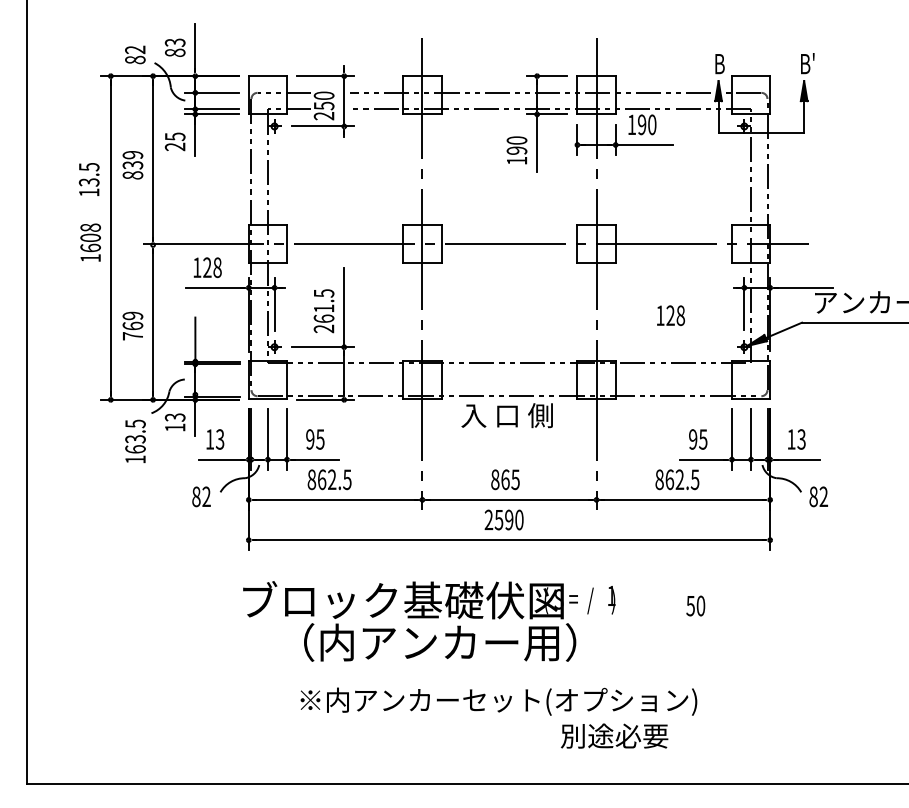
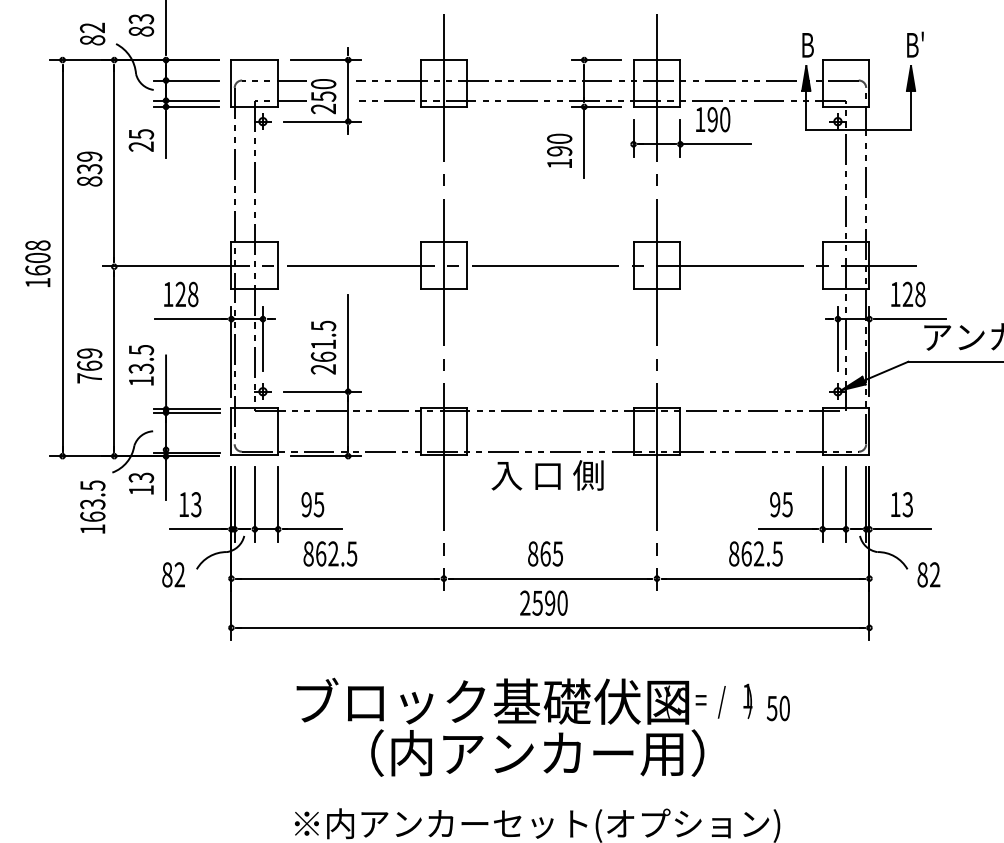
text: (88, 179) -> (140, 365), moved
text: (670, 315) -> (907, 294), moved
text: (429, 621) -> (524, 727), moved

